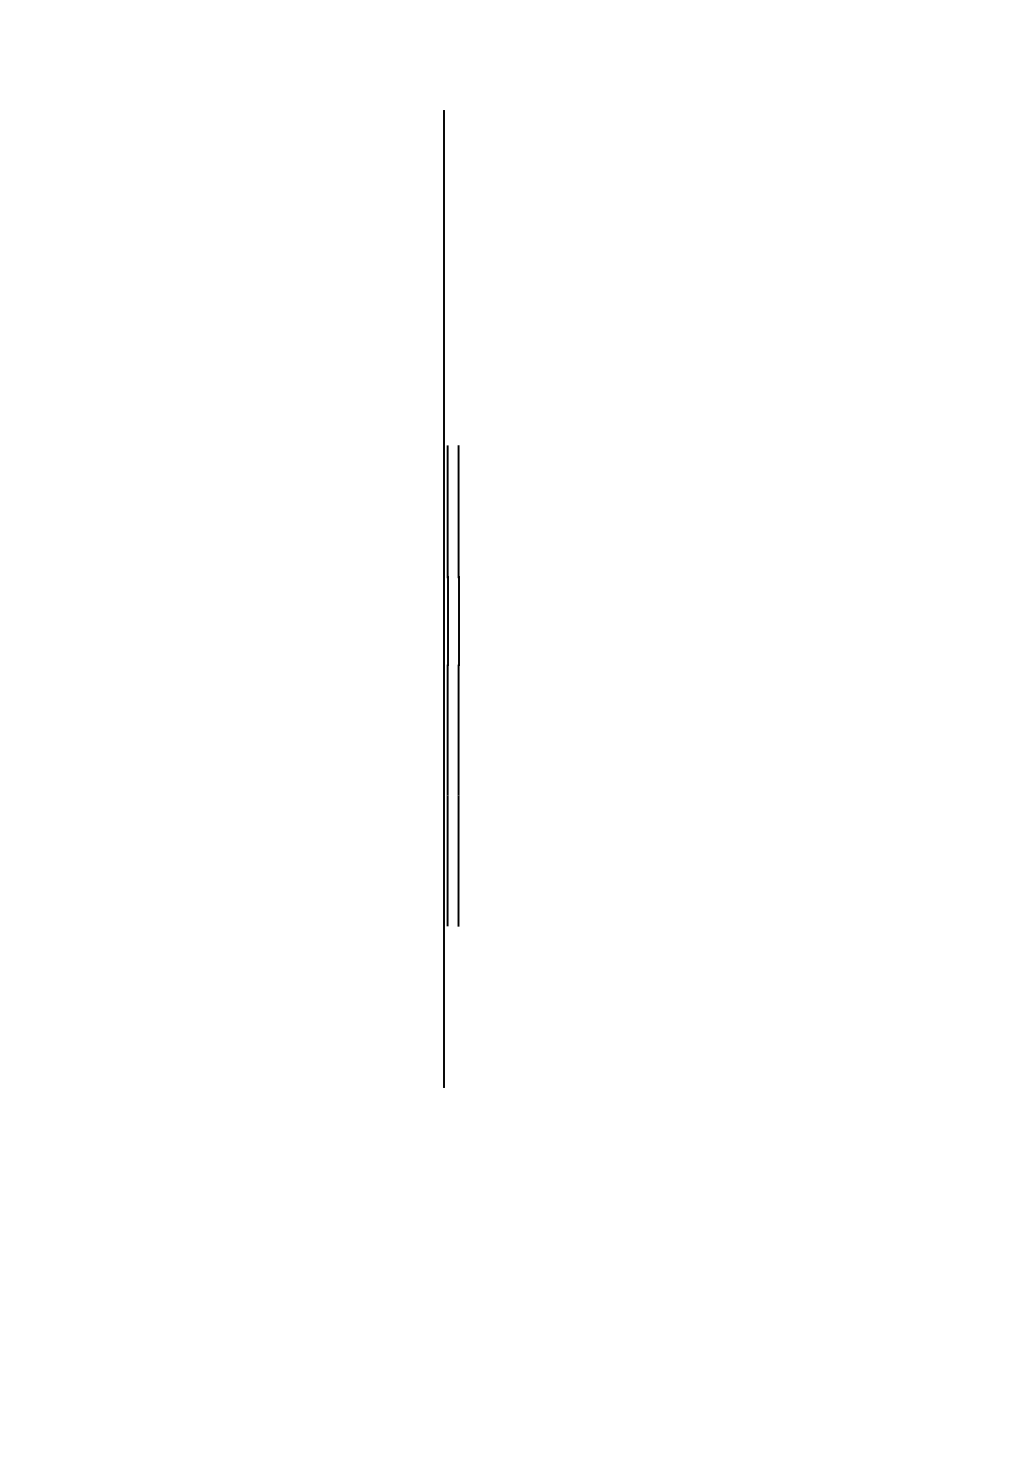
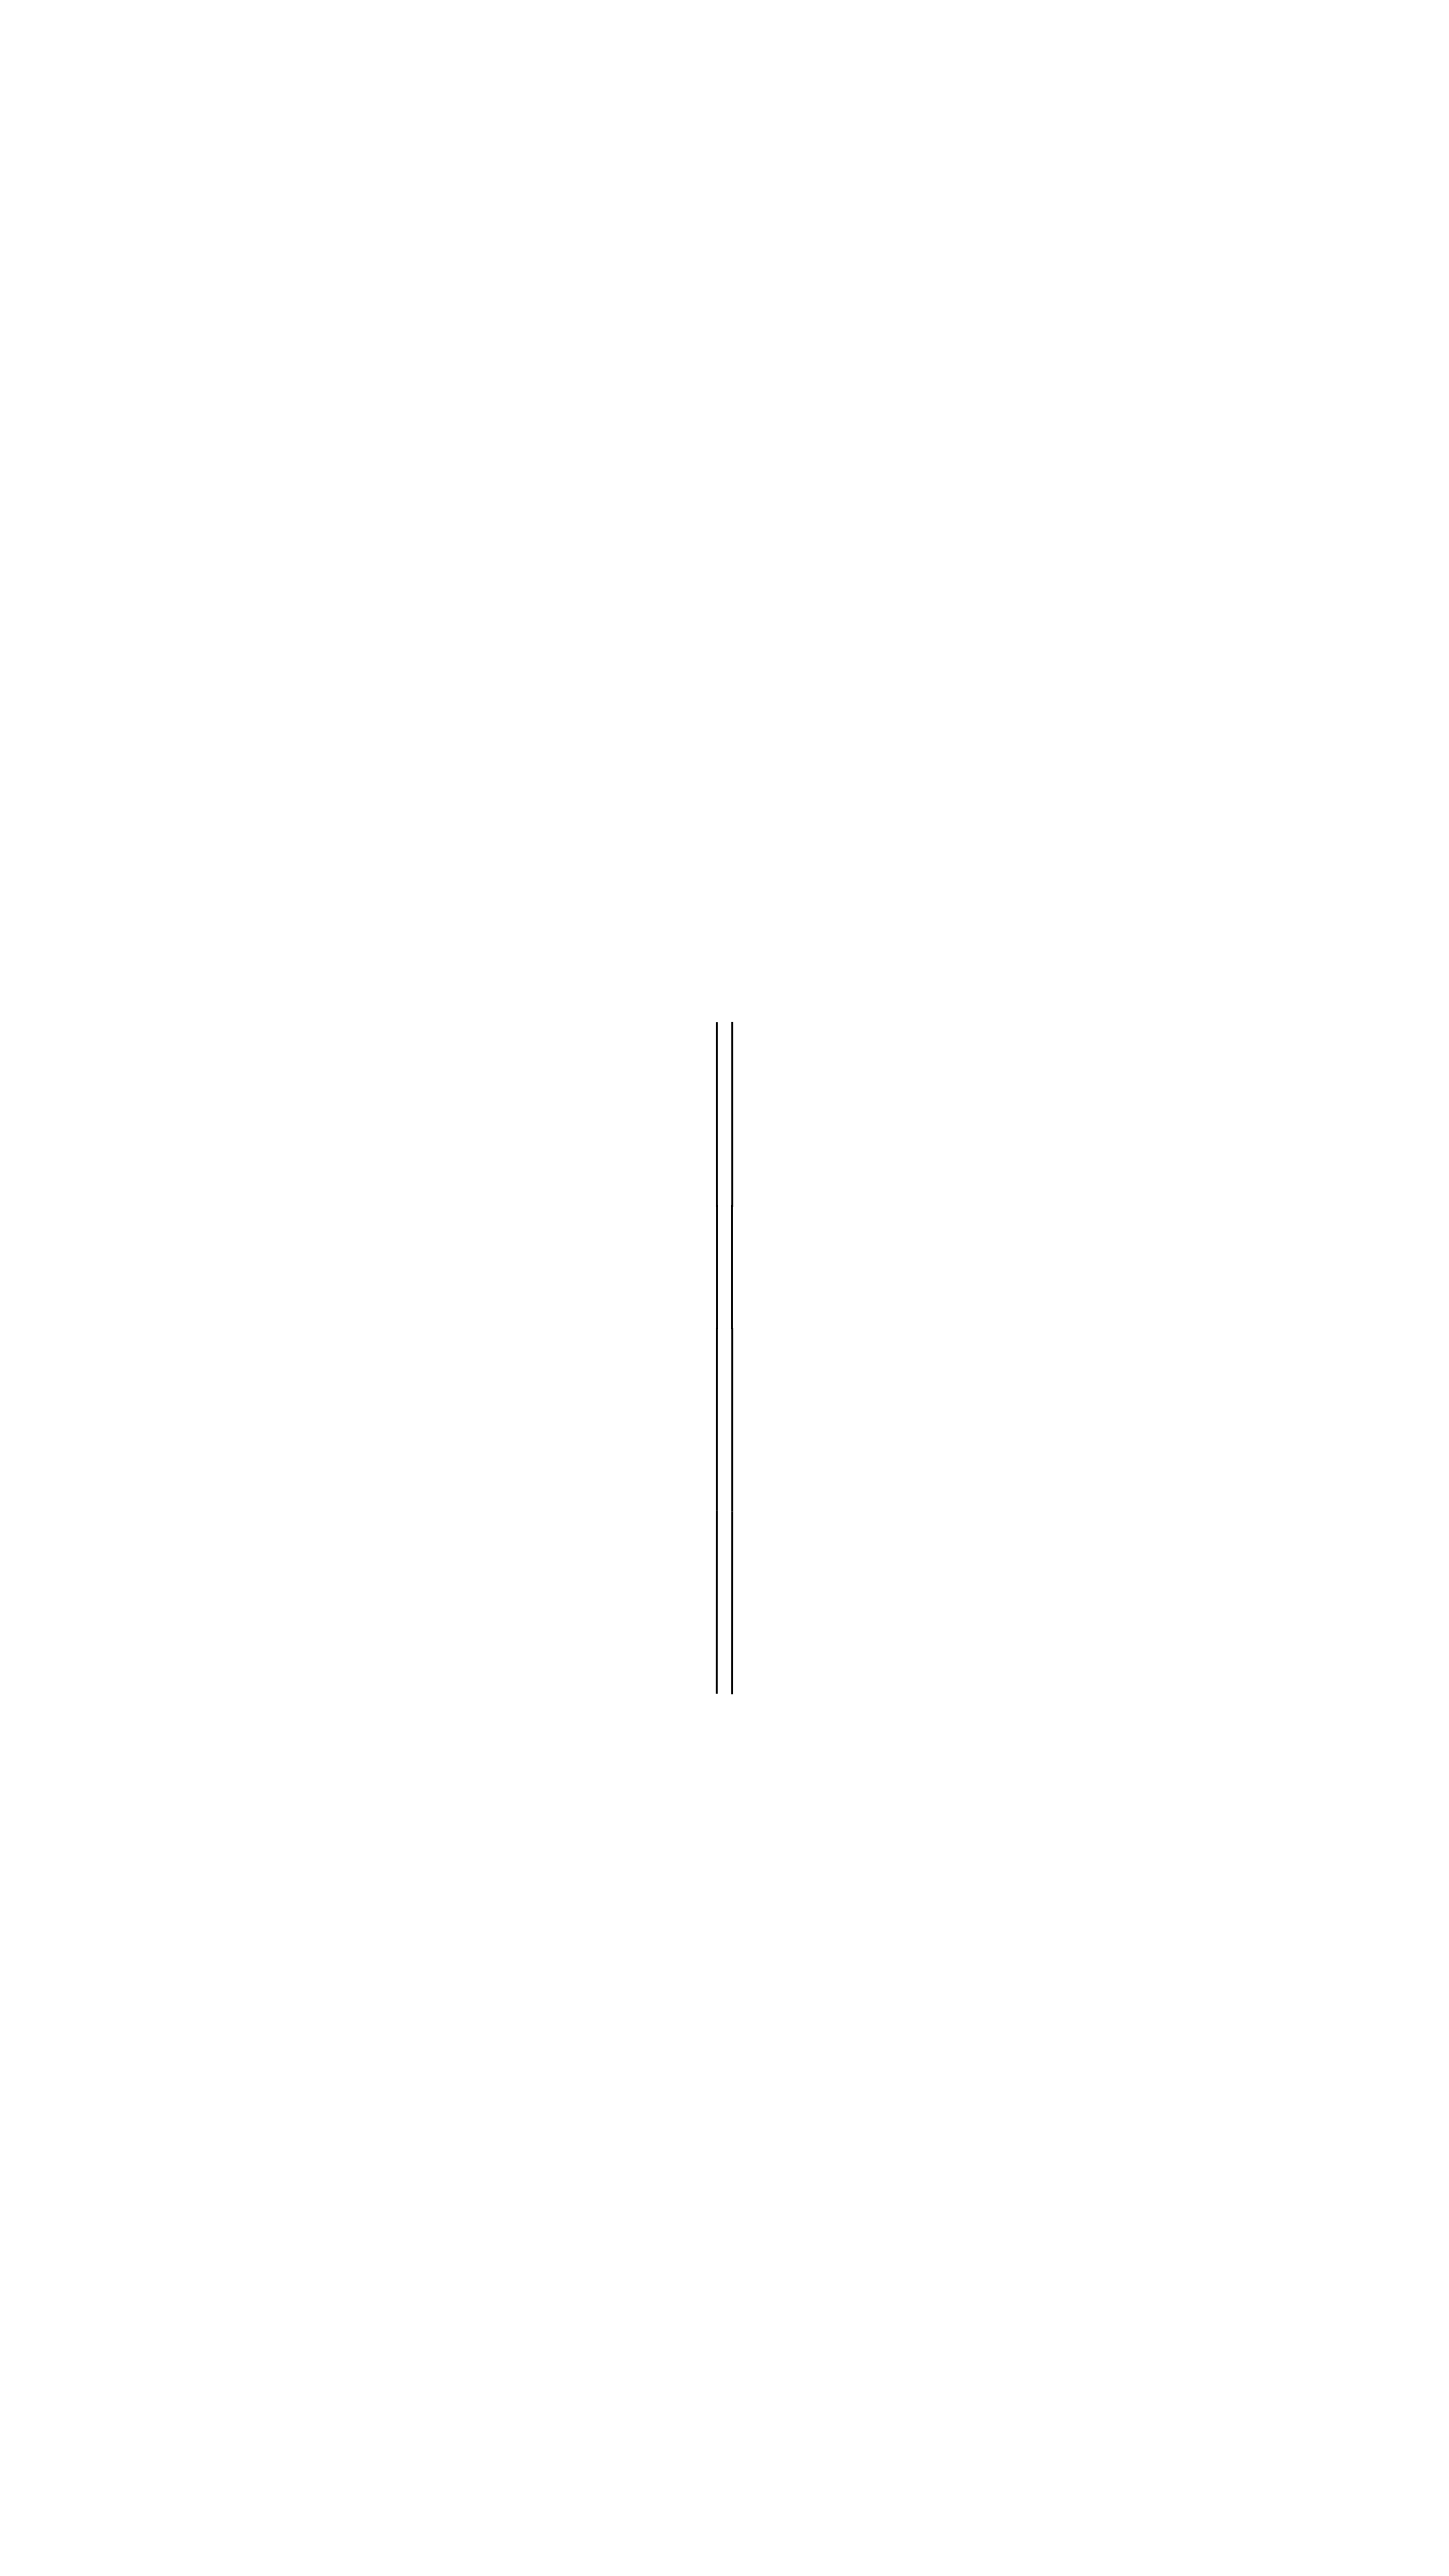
line: (443, 599) -> (711, 1236), removed

